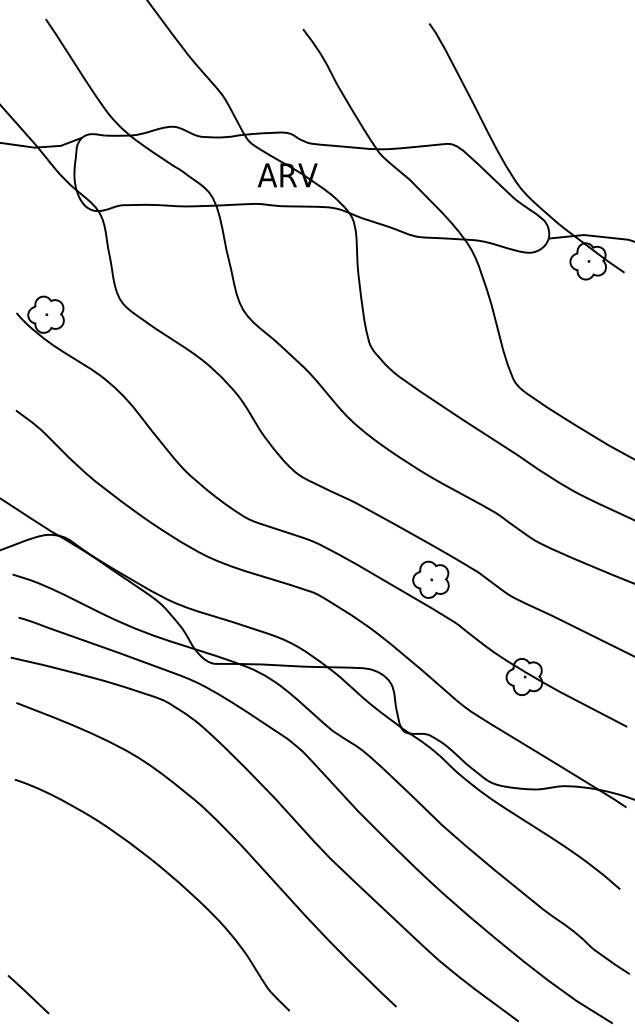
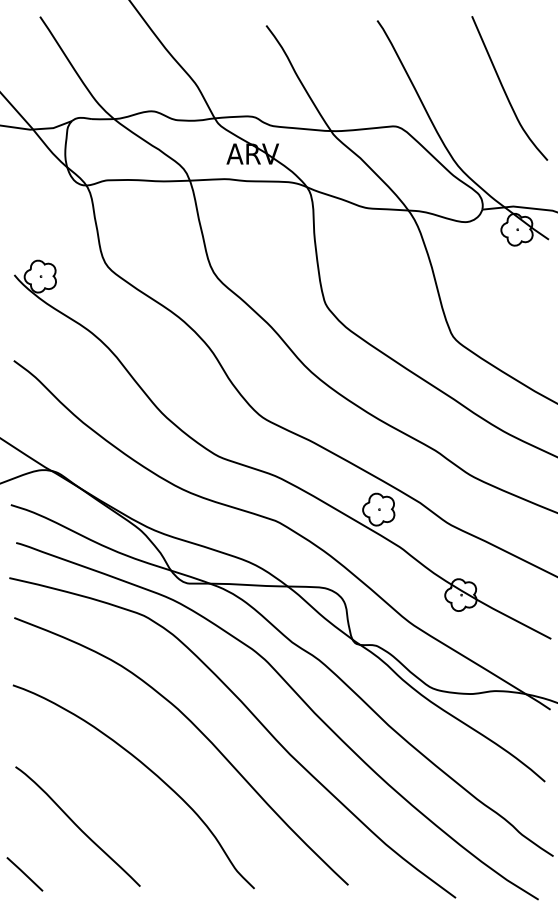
curve: (575, 103) -> (505, 90), added
curve: (88, 940) -> (77, 826), added

